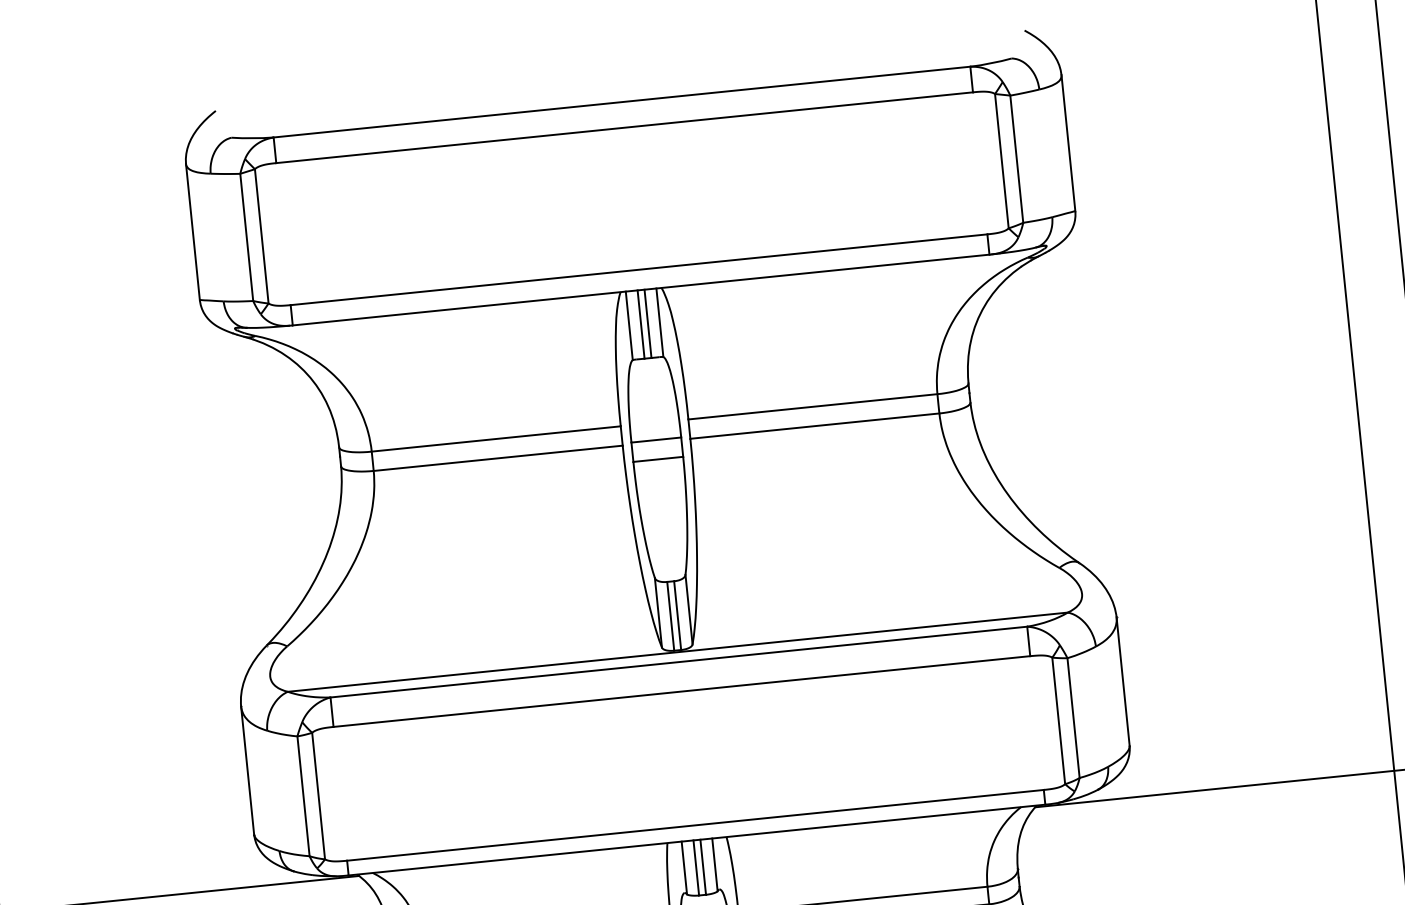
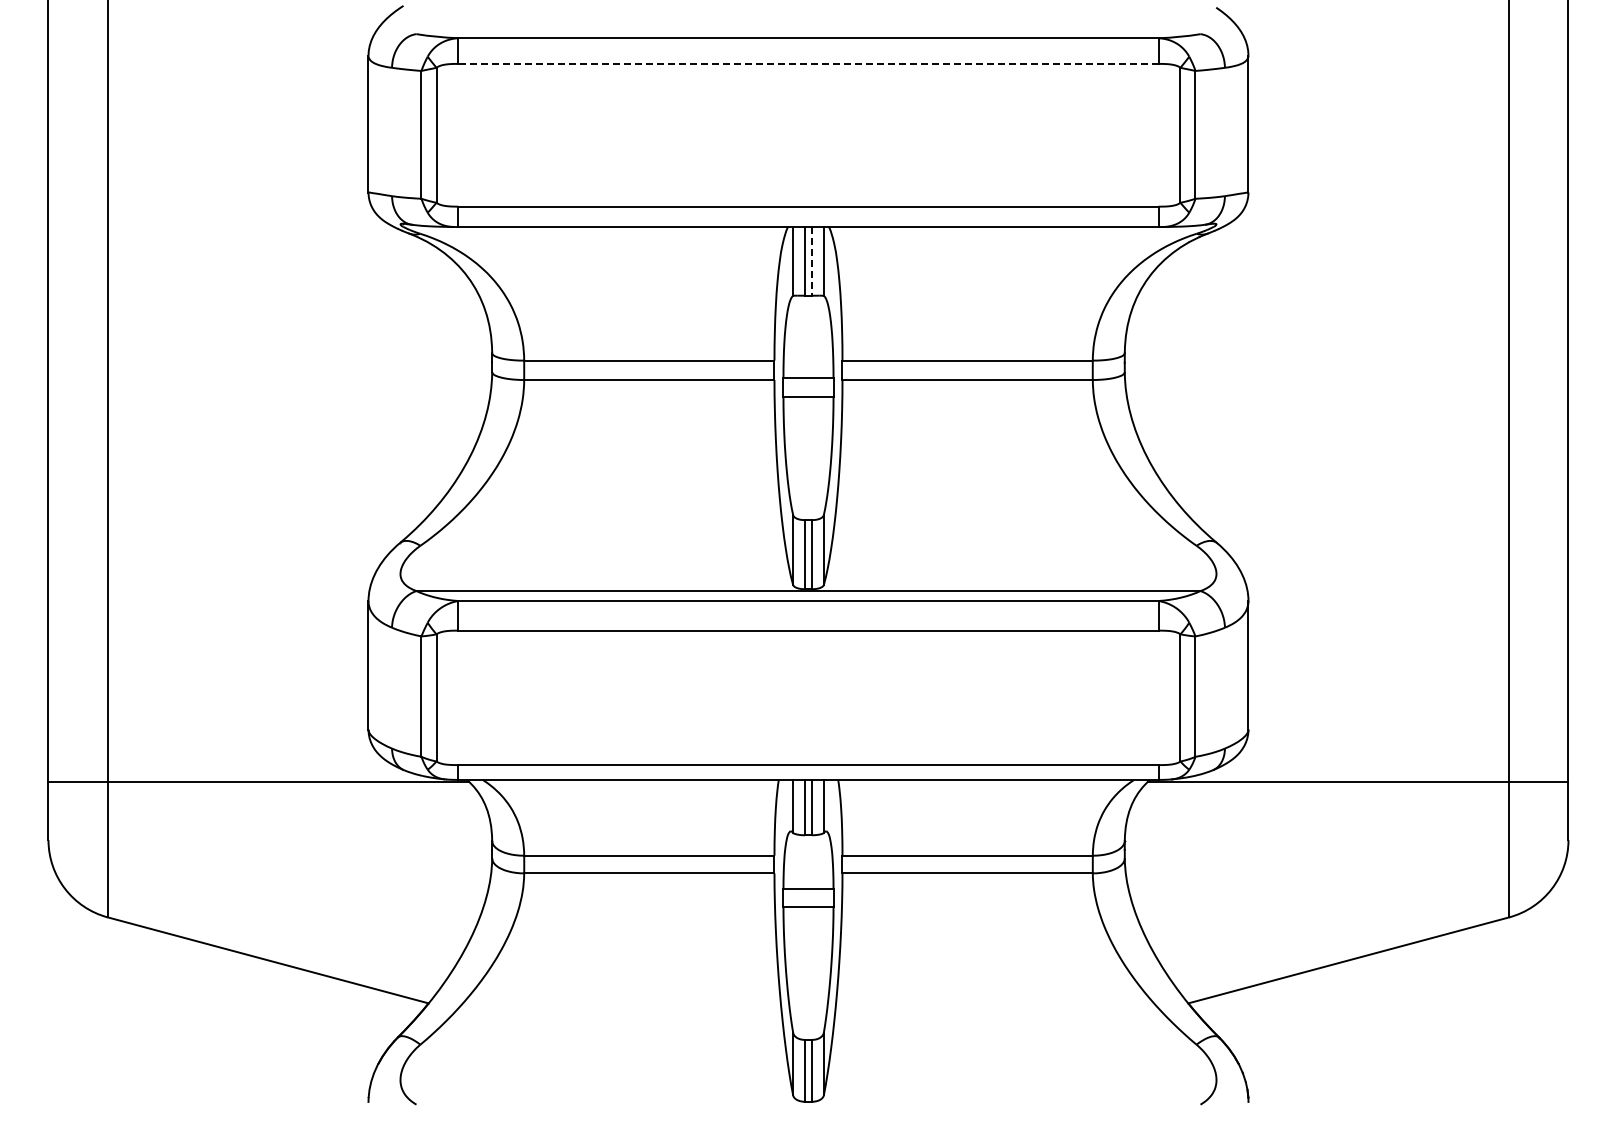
line: (624, 127) -> (808, 63), solid -> dashed
line: (647, 324) -> (811, 261), solid -> dashed

